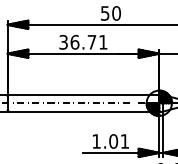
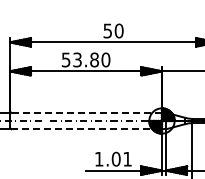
text: (83, 41) -> (86, 59), 36.71 -> 53.80
line: (83, 94) -> (86, 112), solid -> dashed
line: (84, 111) -> (87, 129), solid -> dashed

